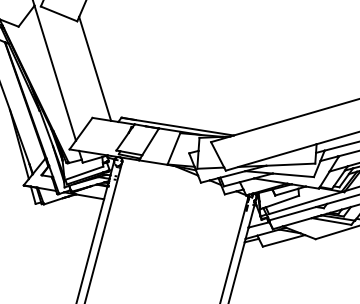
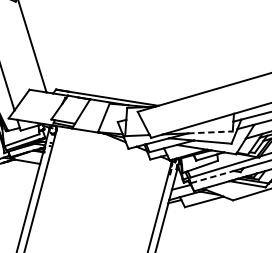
line: (291, 164) -> (211, 132), solid -> dashed
line: (293, 213) -> (212, 176), solid -> dashed

